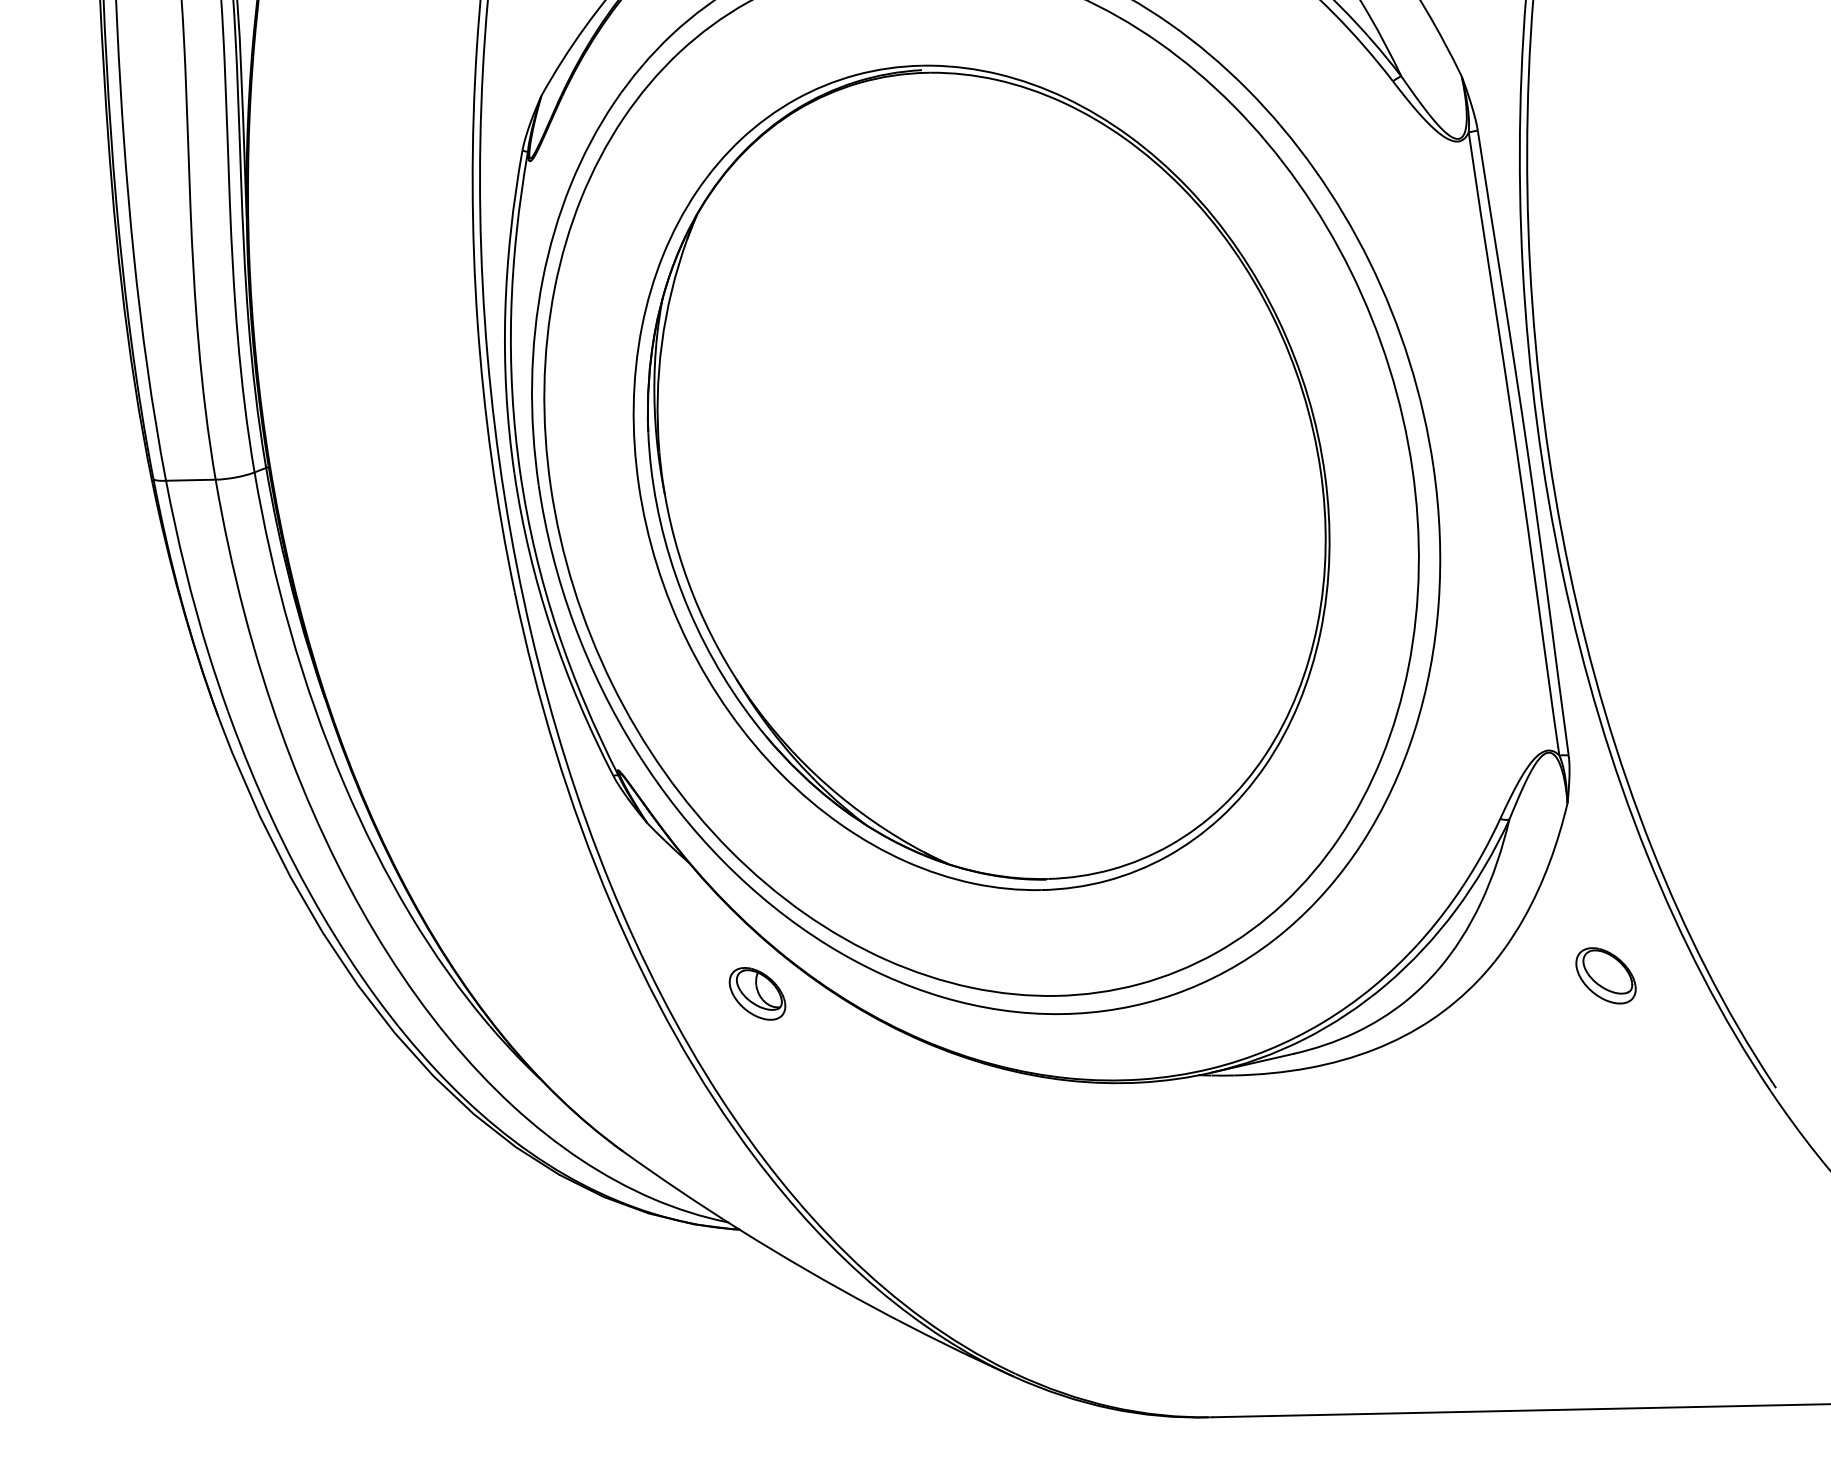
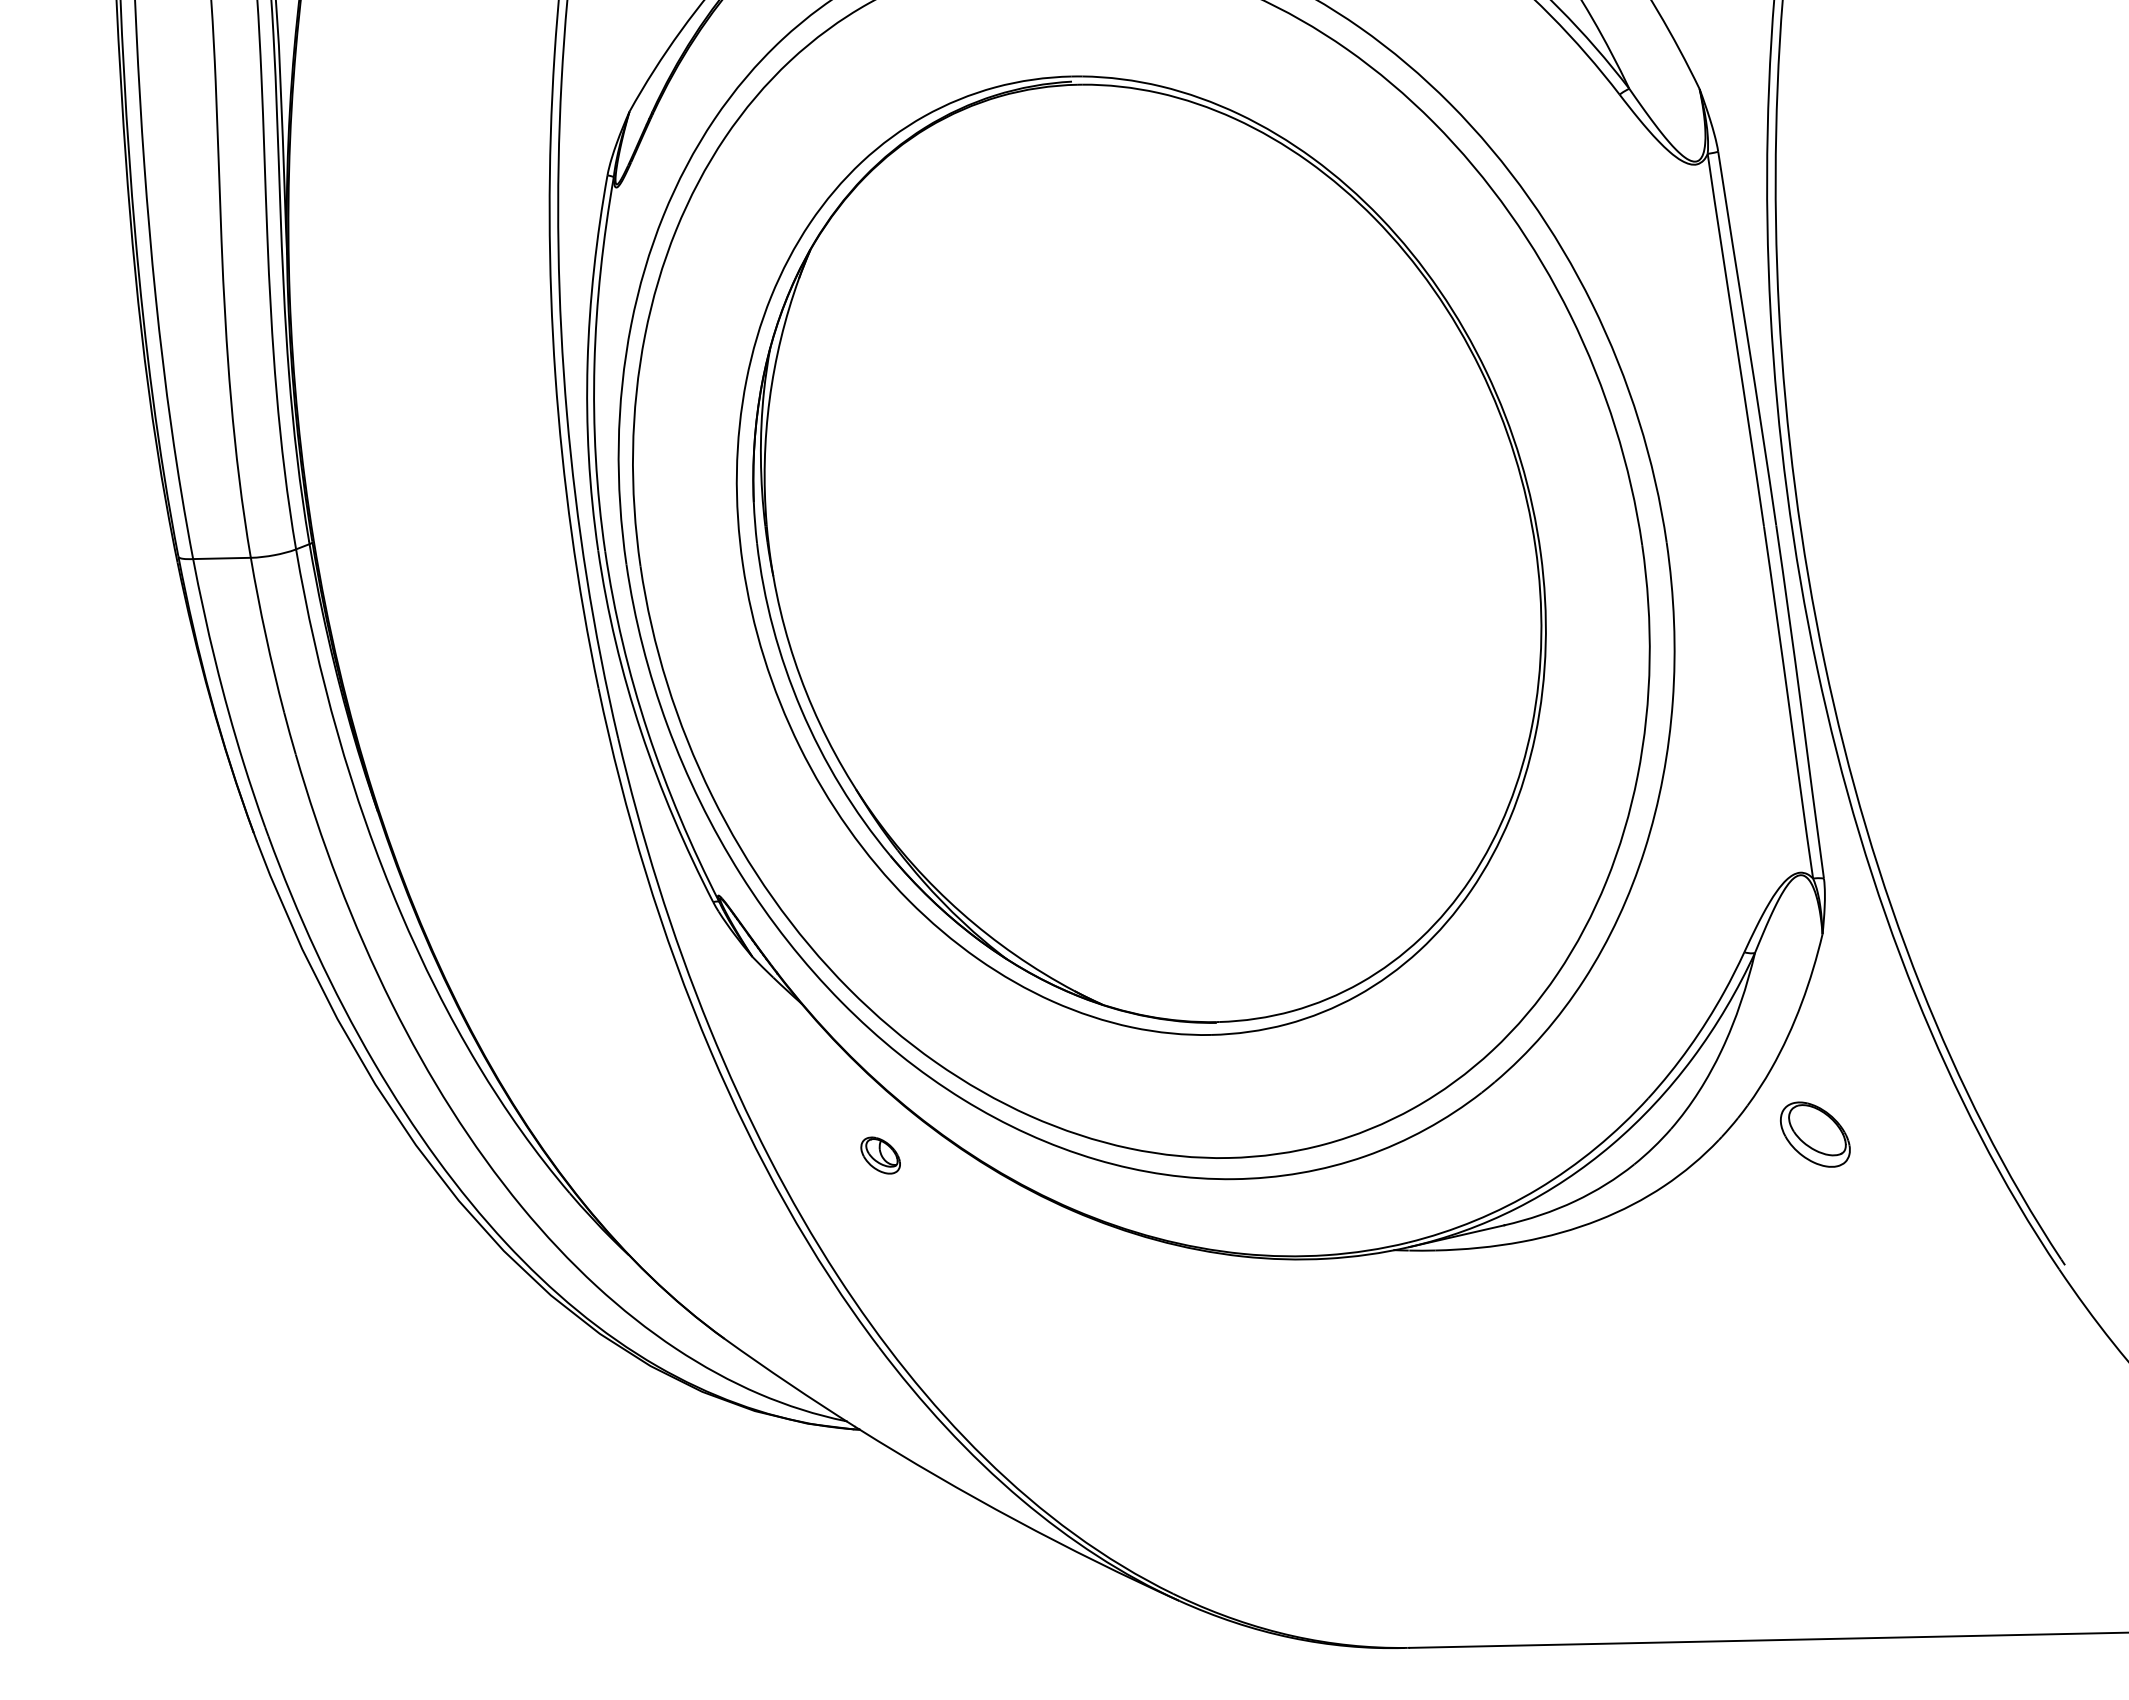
part: (1606, 975) -> (1815, 1134), moved
part: (757, 993) -> (880, 1155), size x0.6

